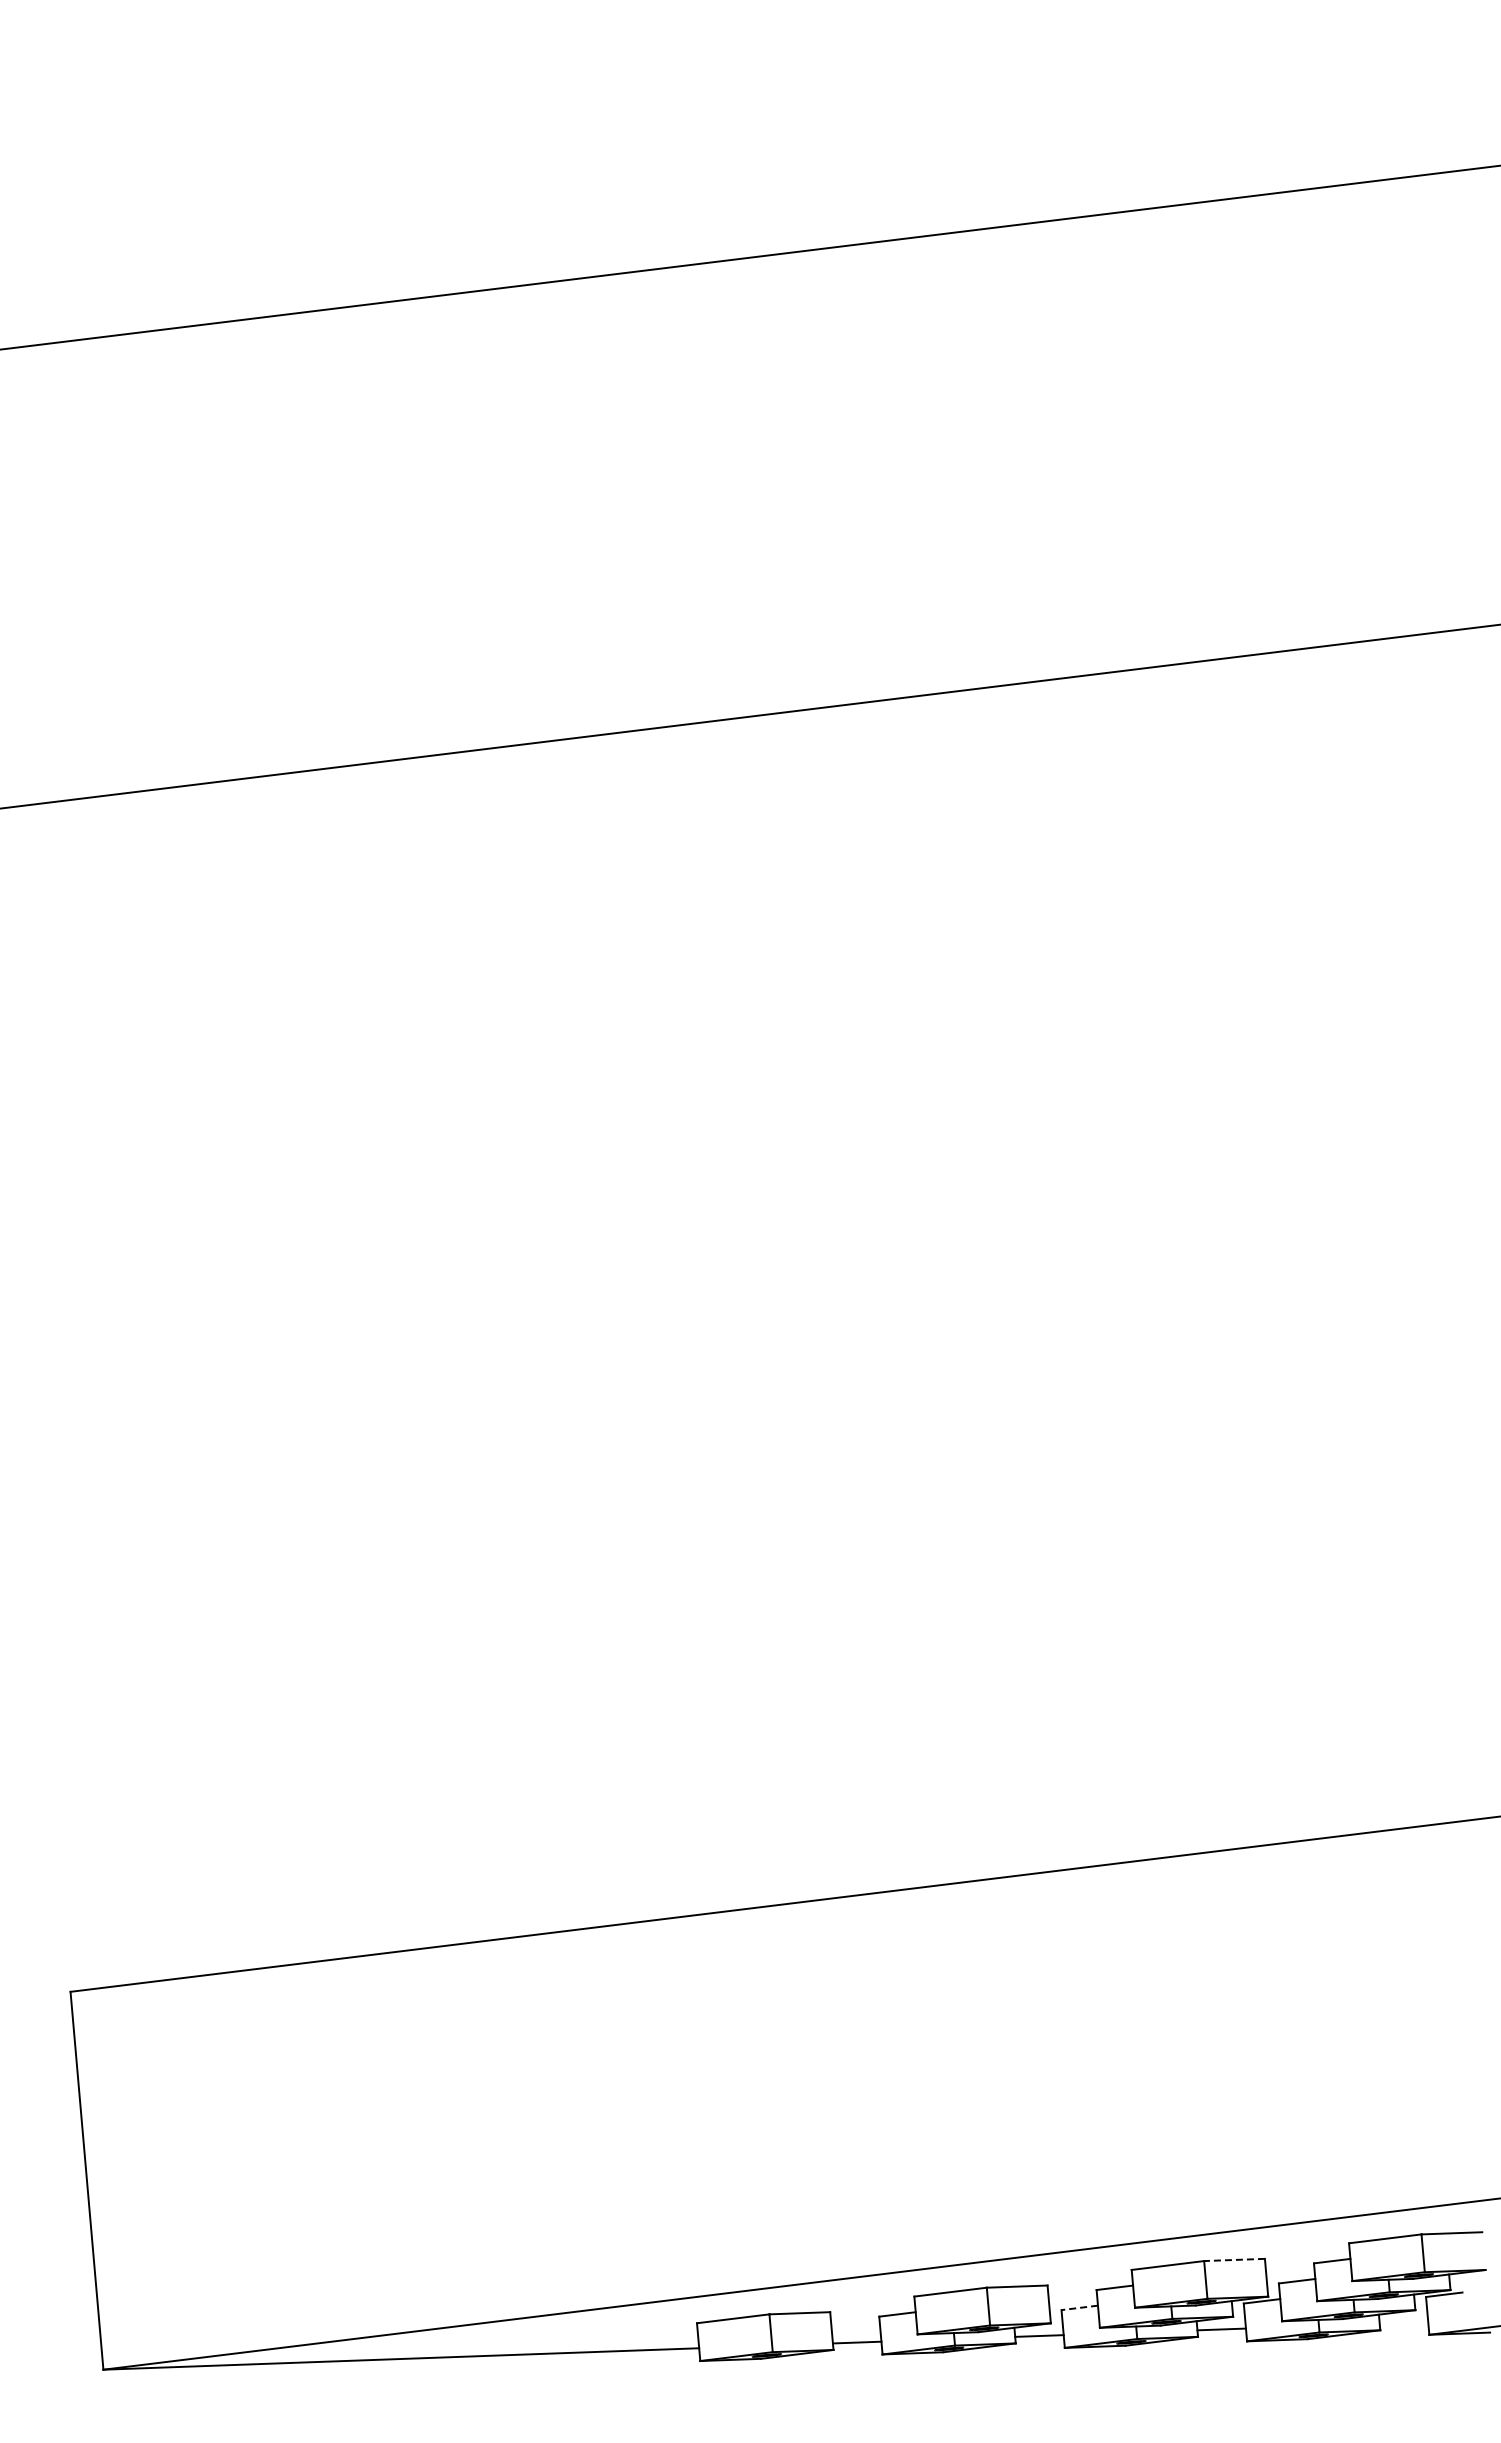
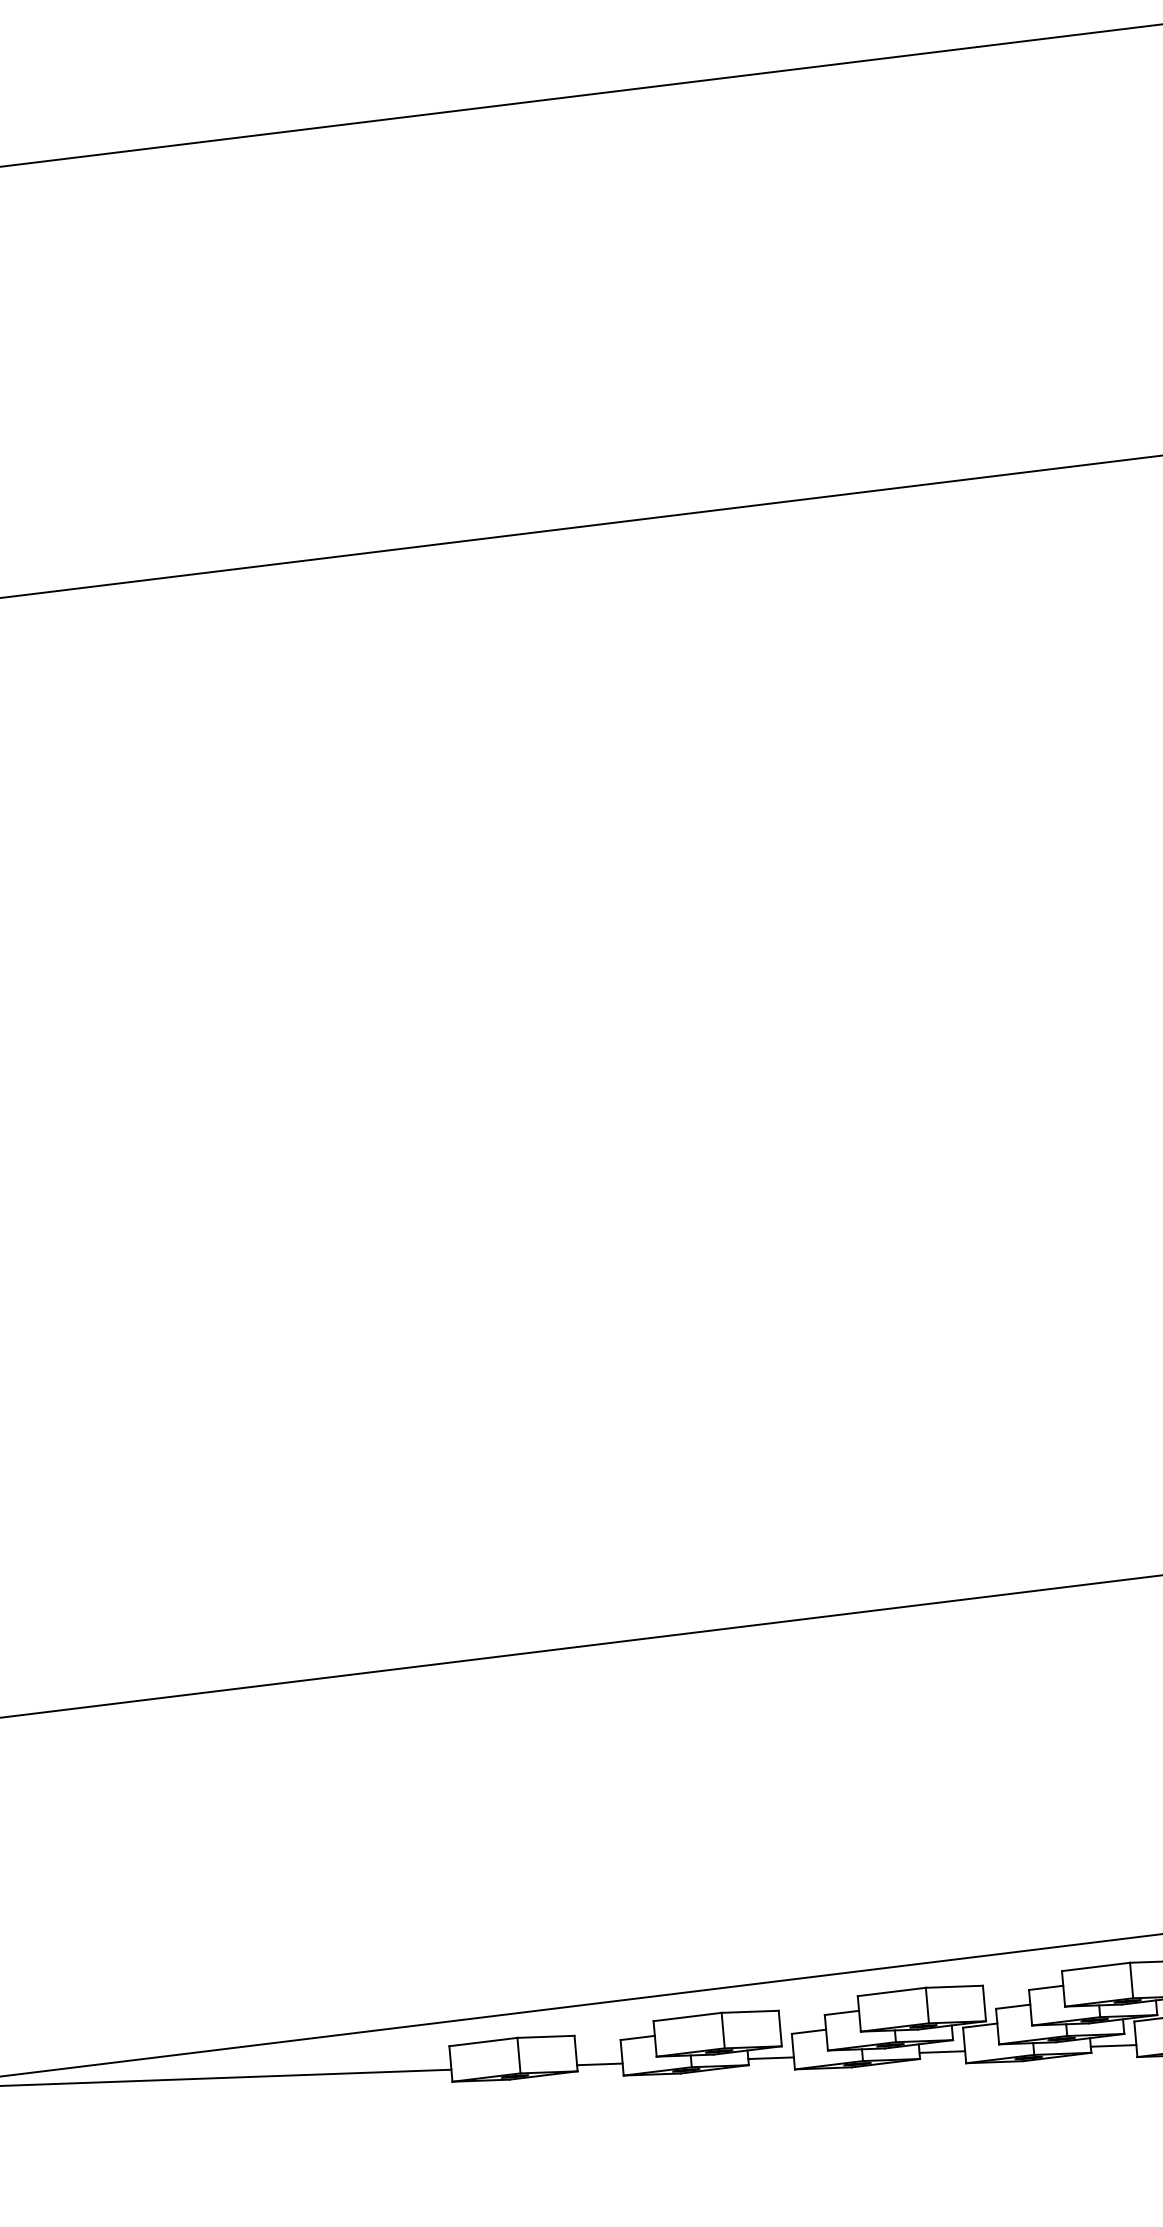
line: (1234, 2259) -> (954, 1986), dashed -> solid
line: (1079, 2307) -> (808, 2031), dashed -> solid
line: (1403, 2322) -> (1113, 2045), added

